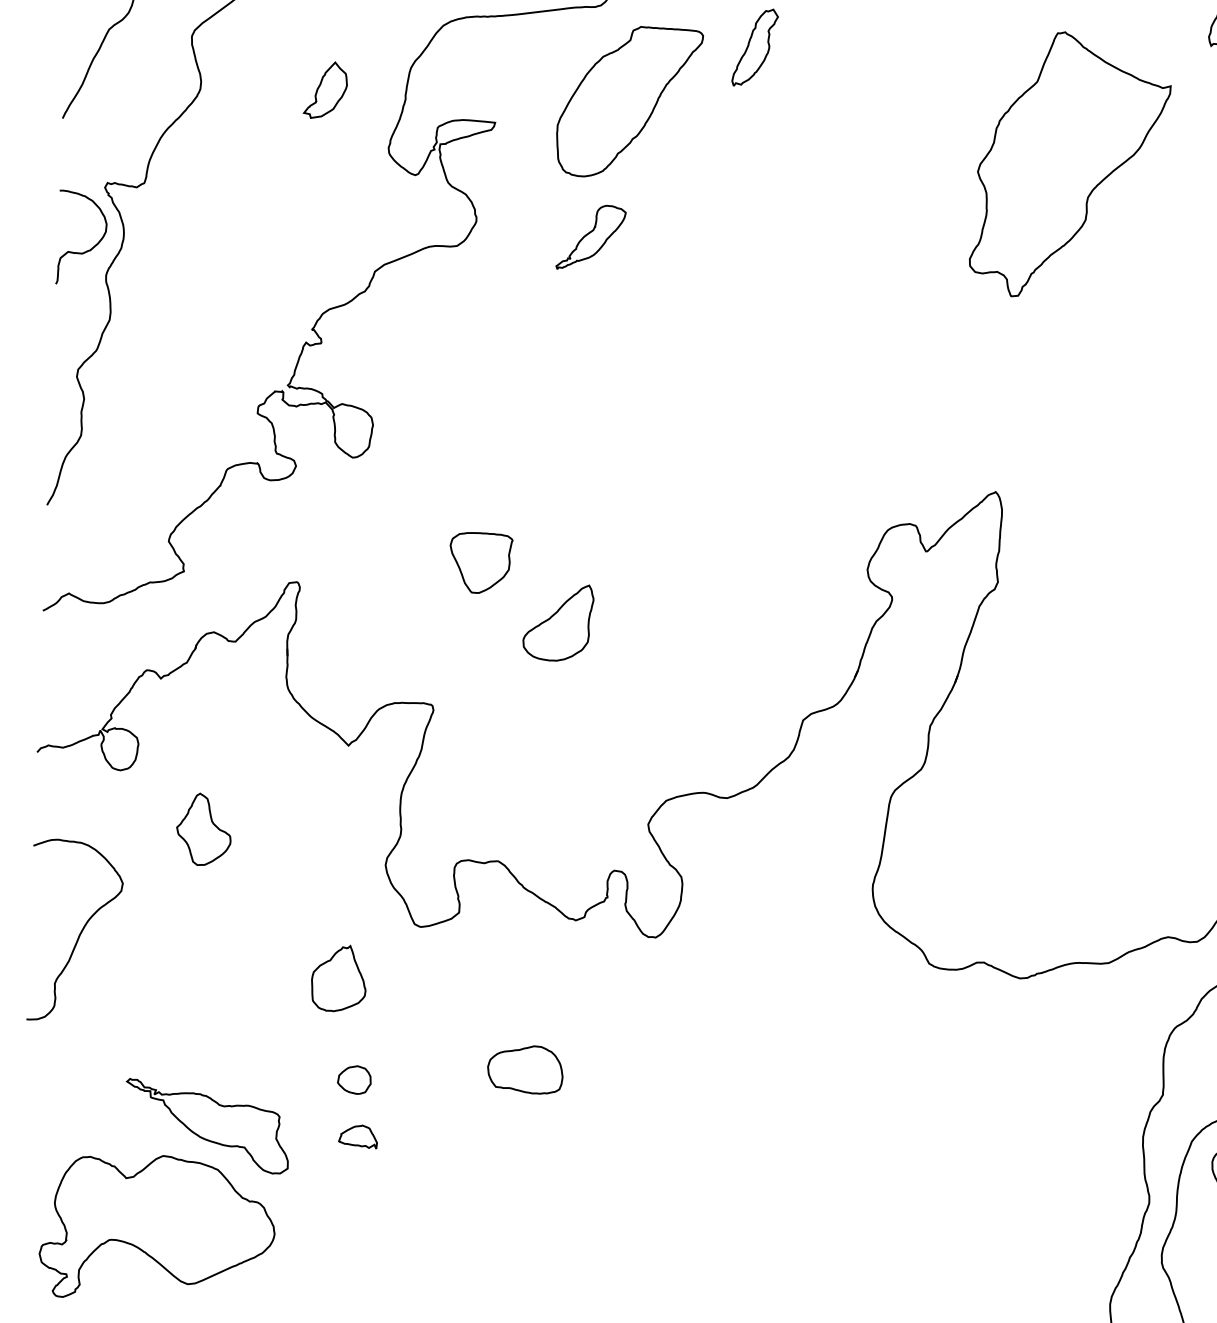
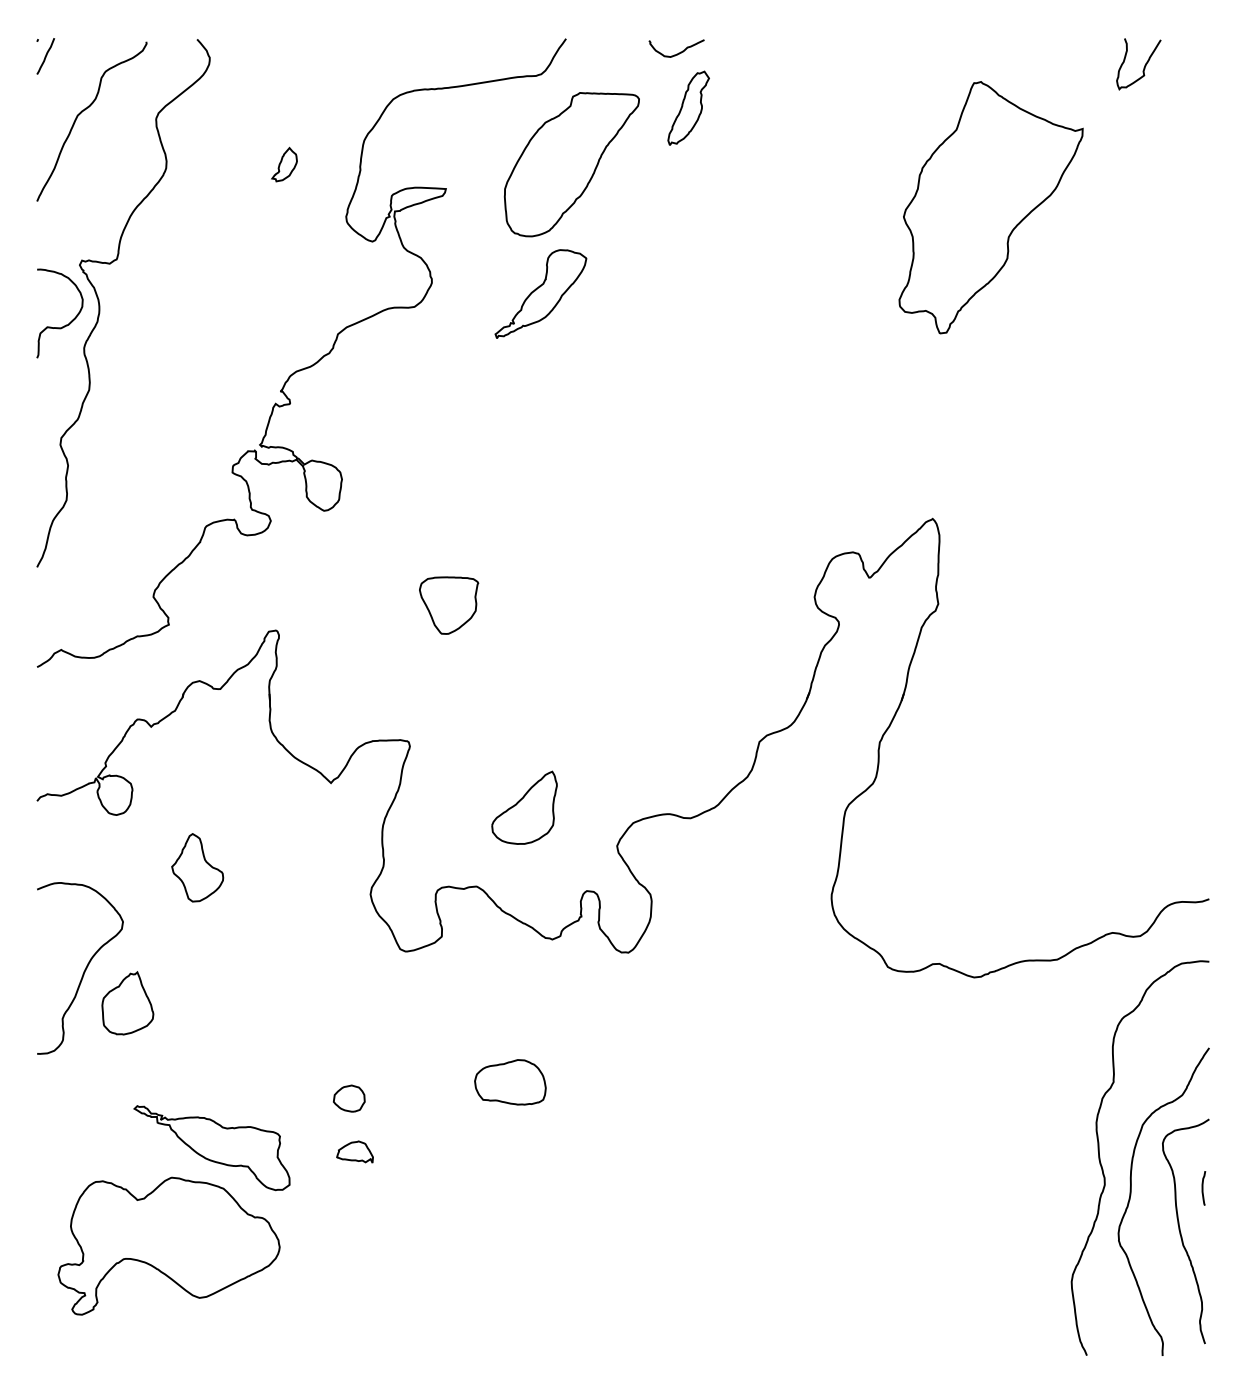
part: (325, 89) -> (284, 164), size x0.62
part: (590, 237) -> (540, 293), size x1.43
part: (558, 622) -> (524, 807), moved
part: (338, 978) -> (127, 1003), moved

